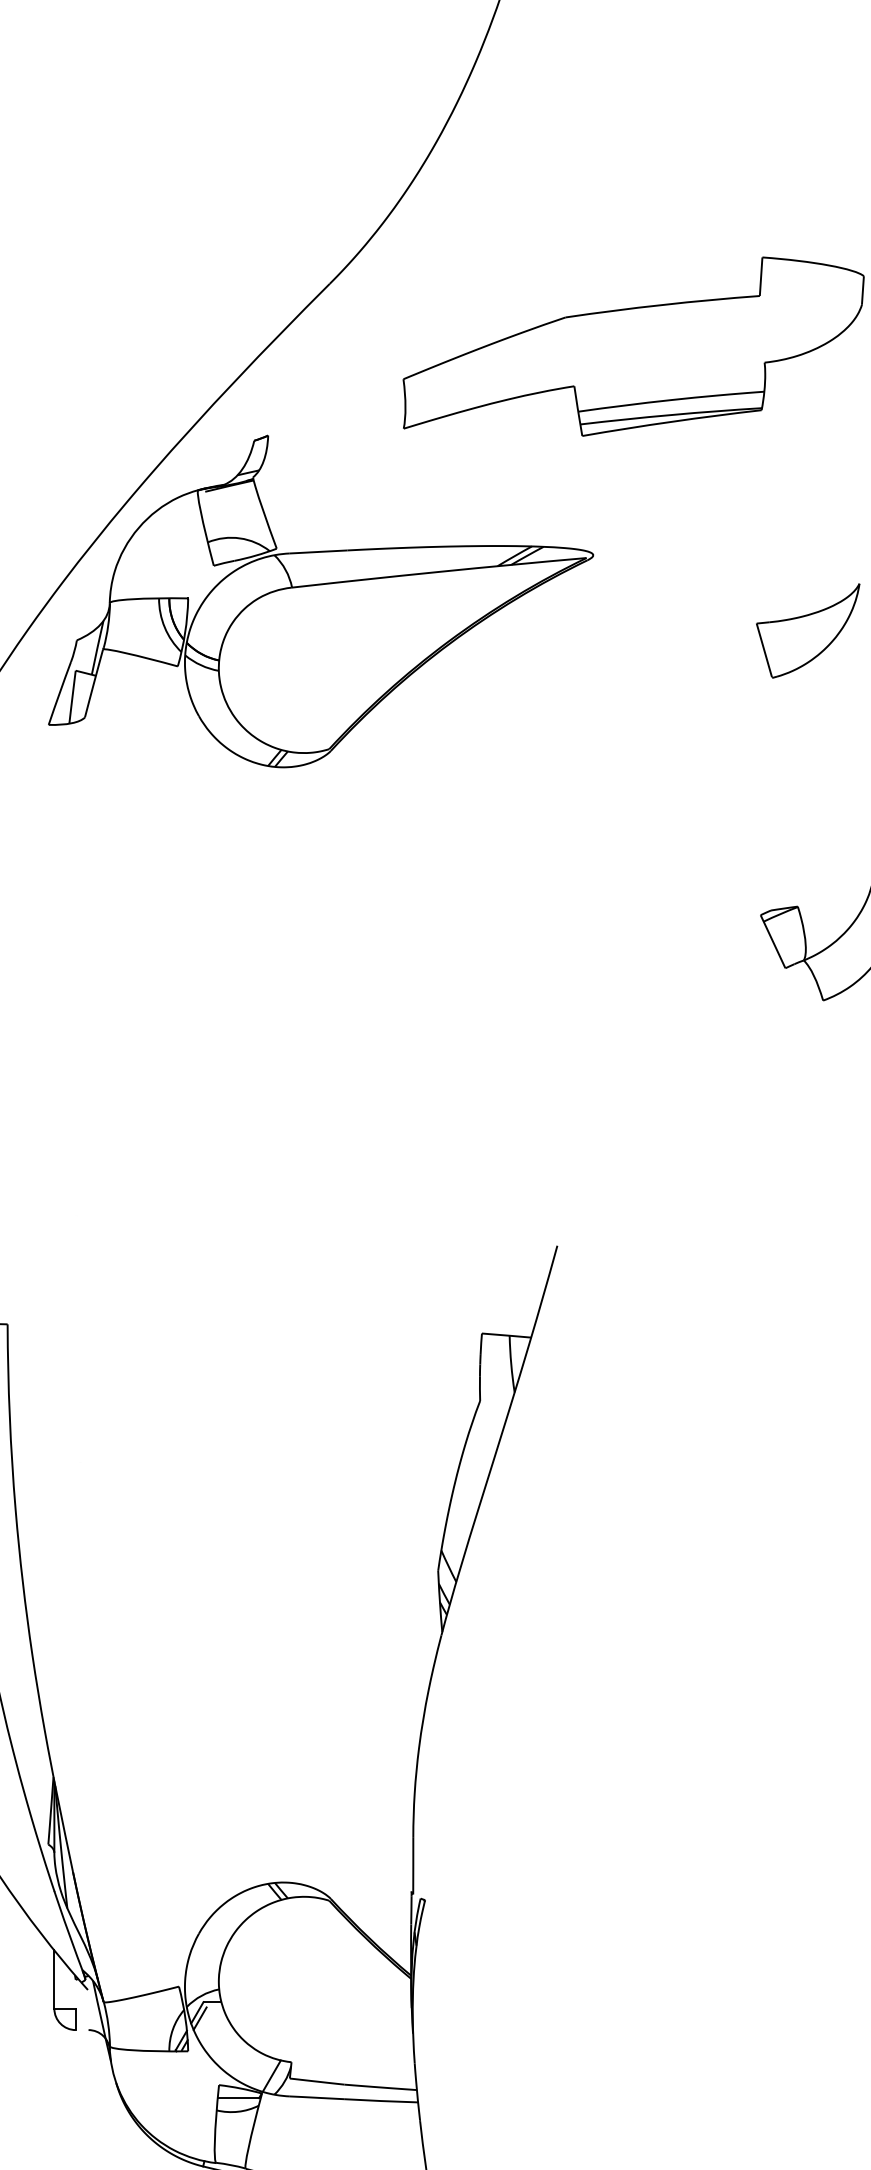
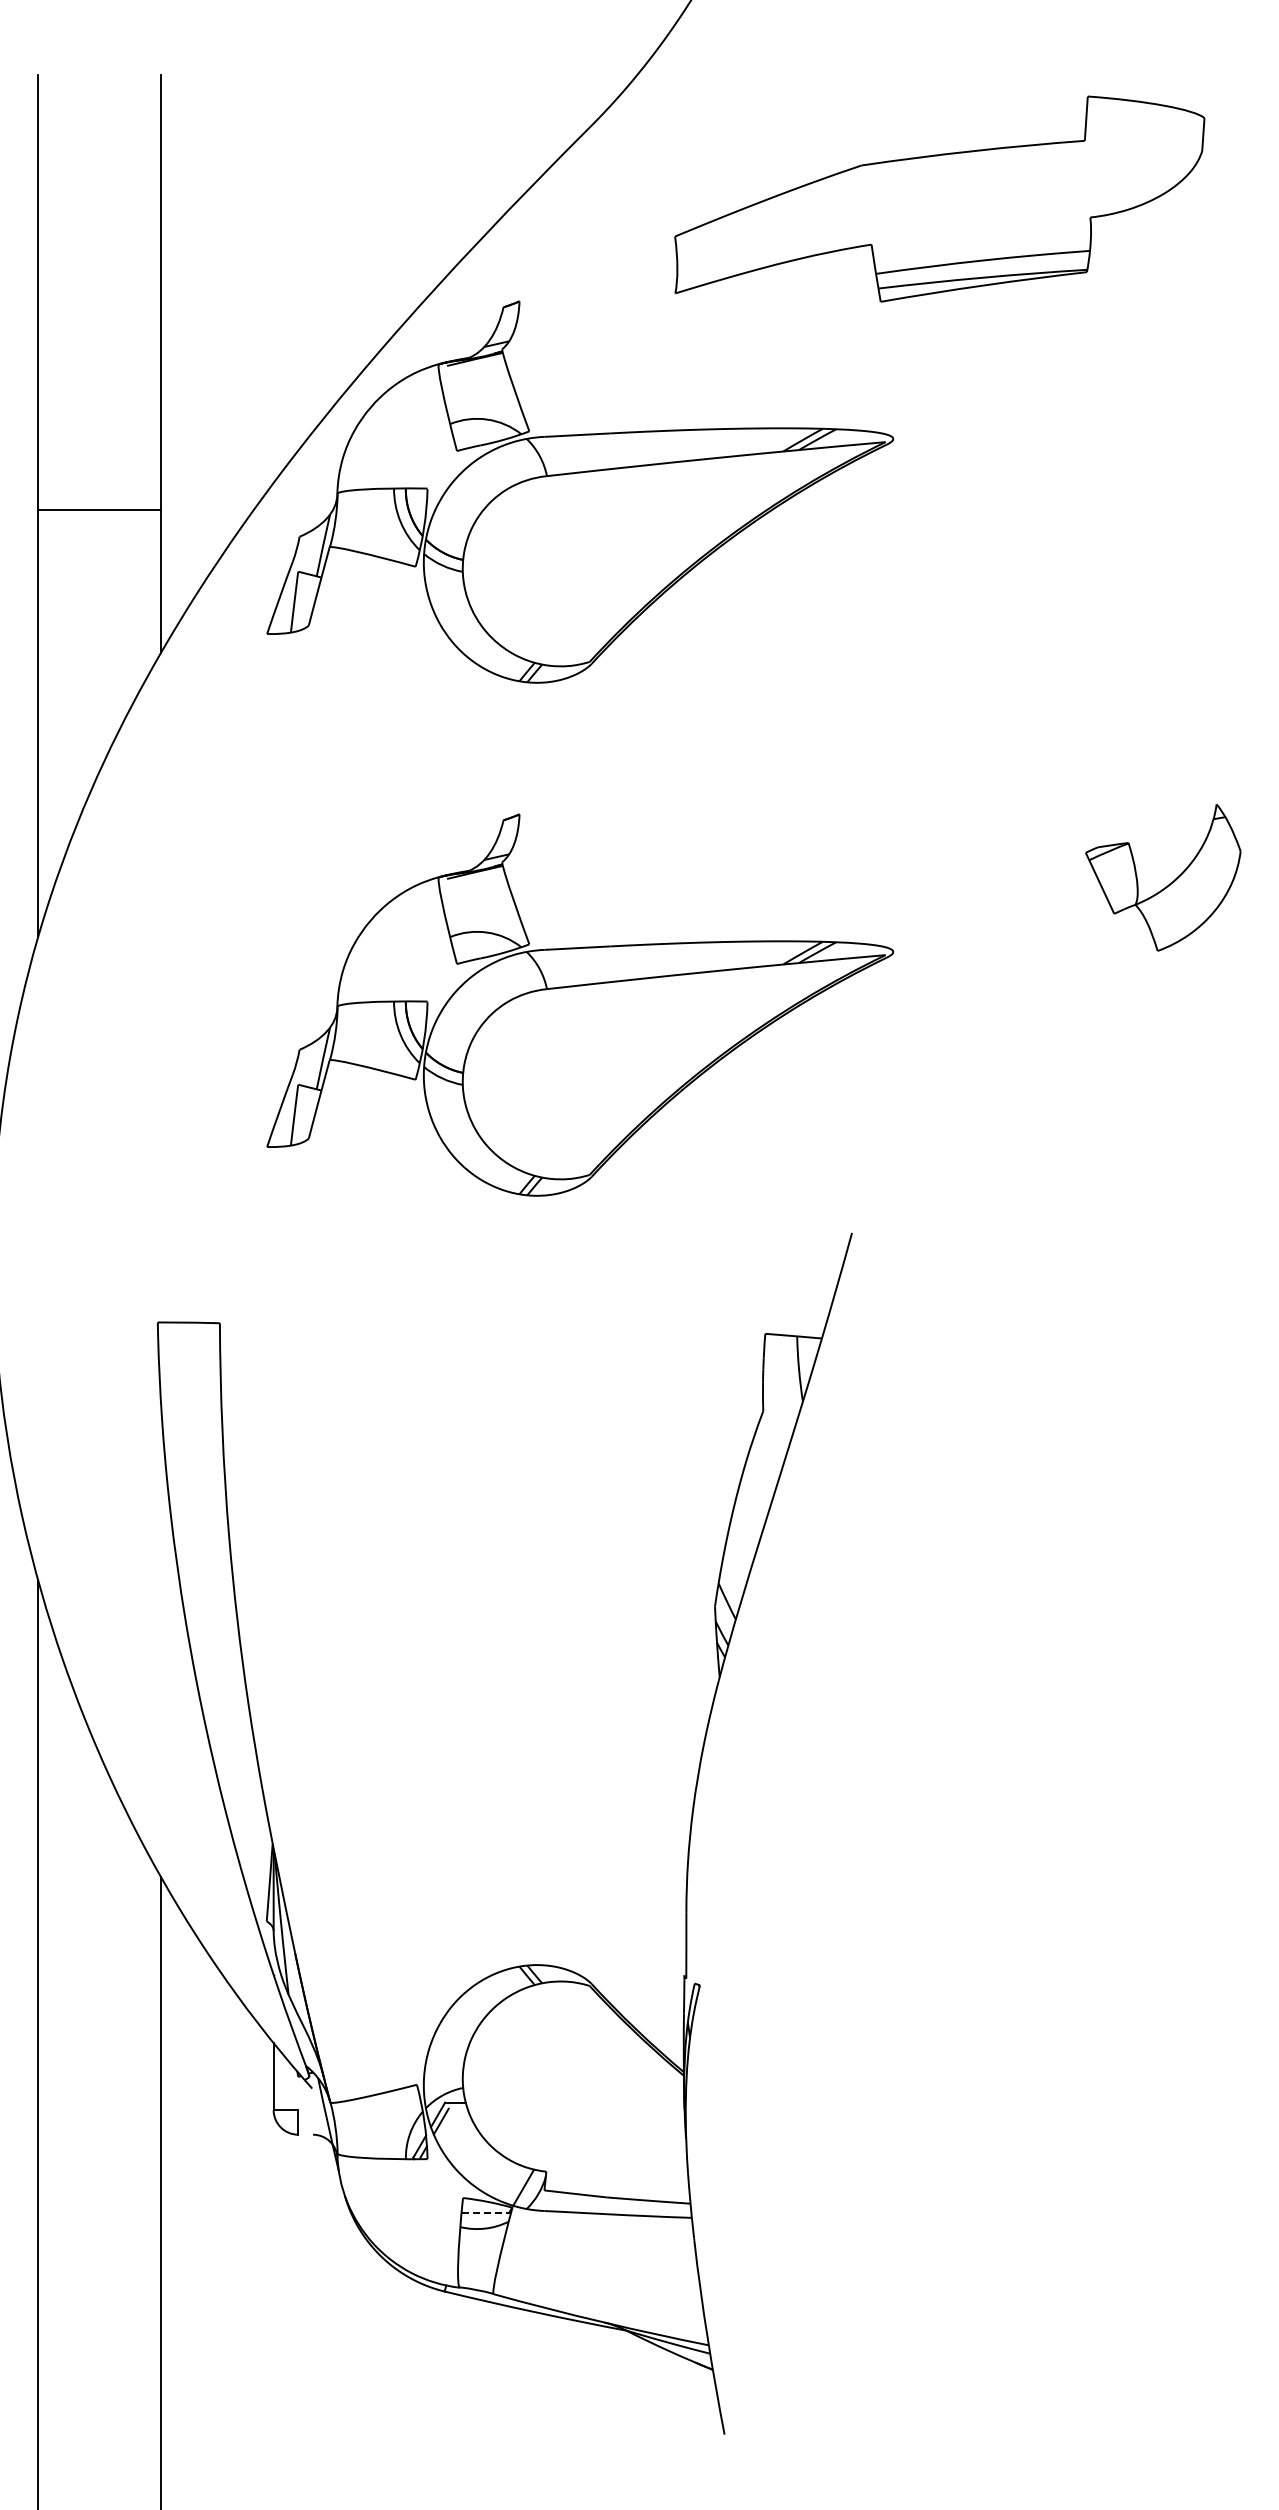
part: (808, 630) -> (1140, 525), removed
part: (321, 1047) -> (580, 1004), added
line: (238, 2098) -> (485, 2213), solid -> dashed

